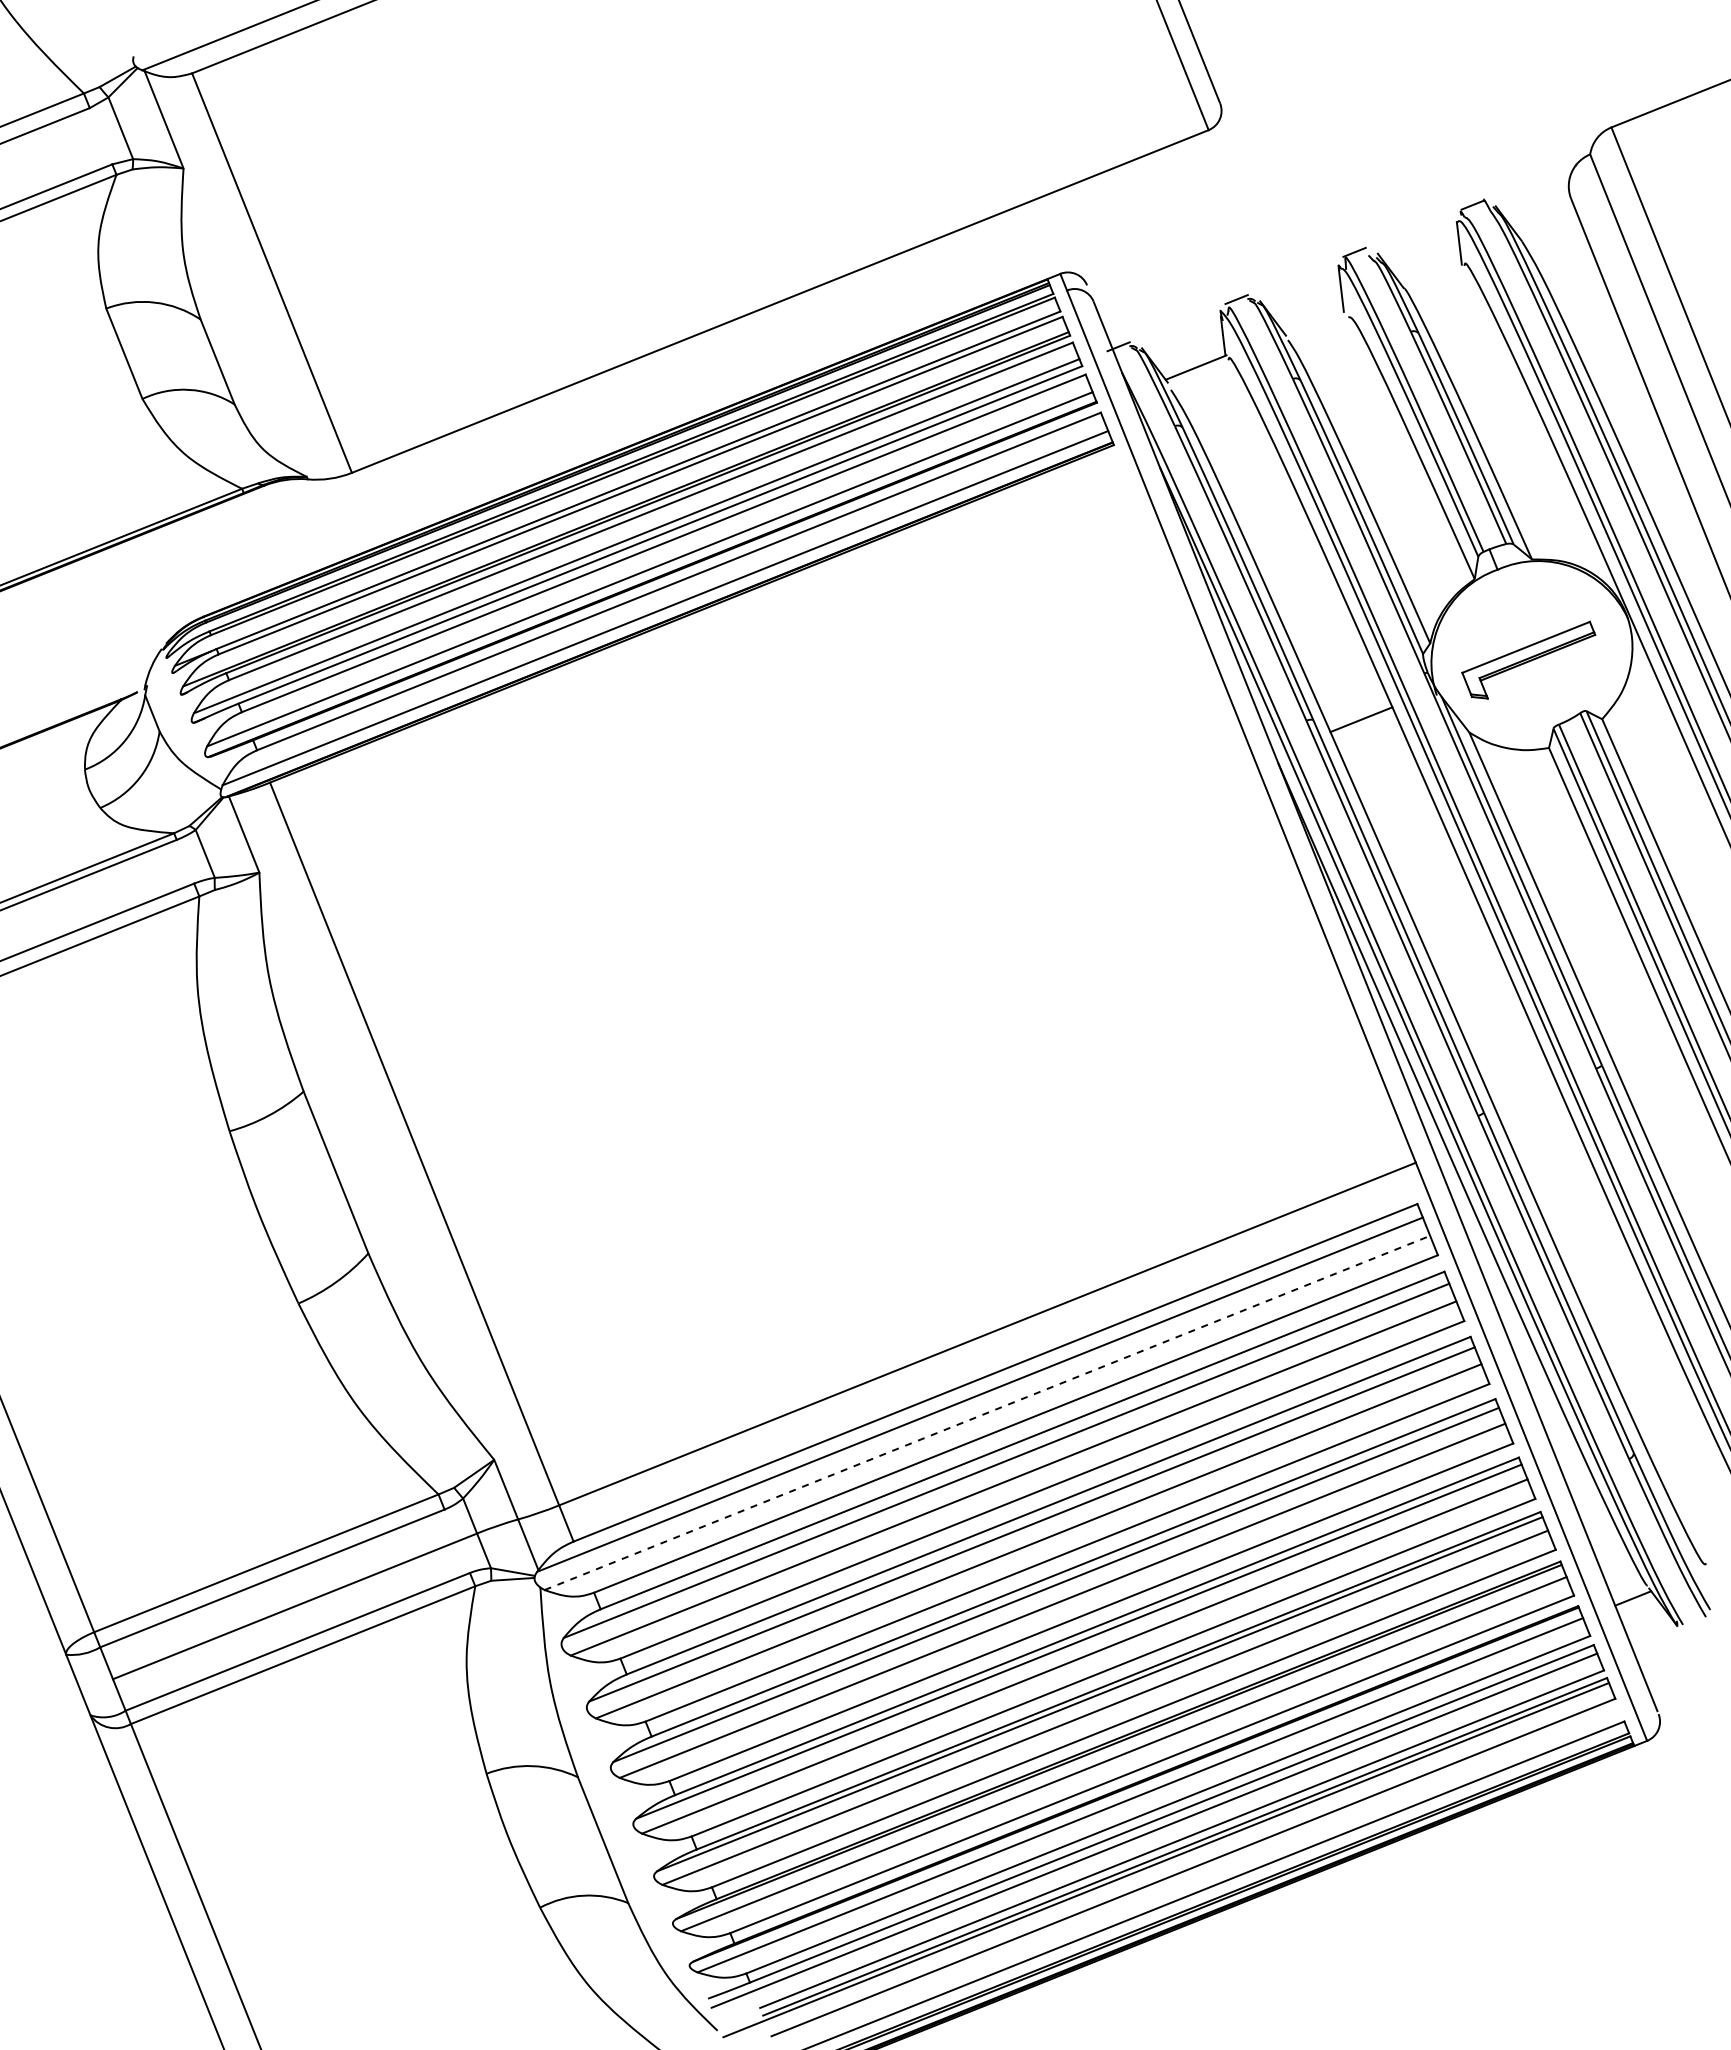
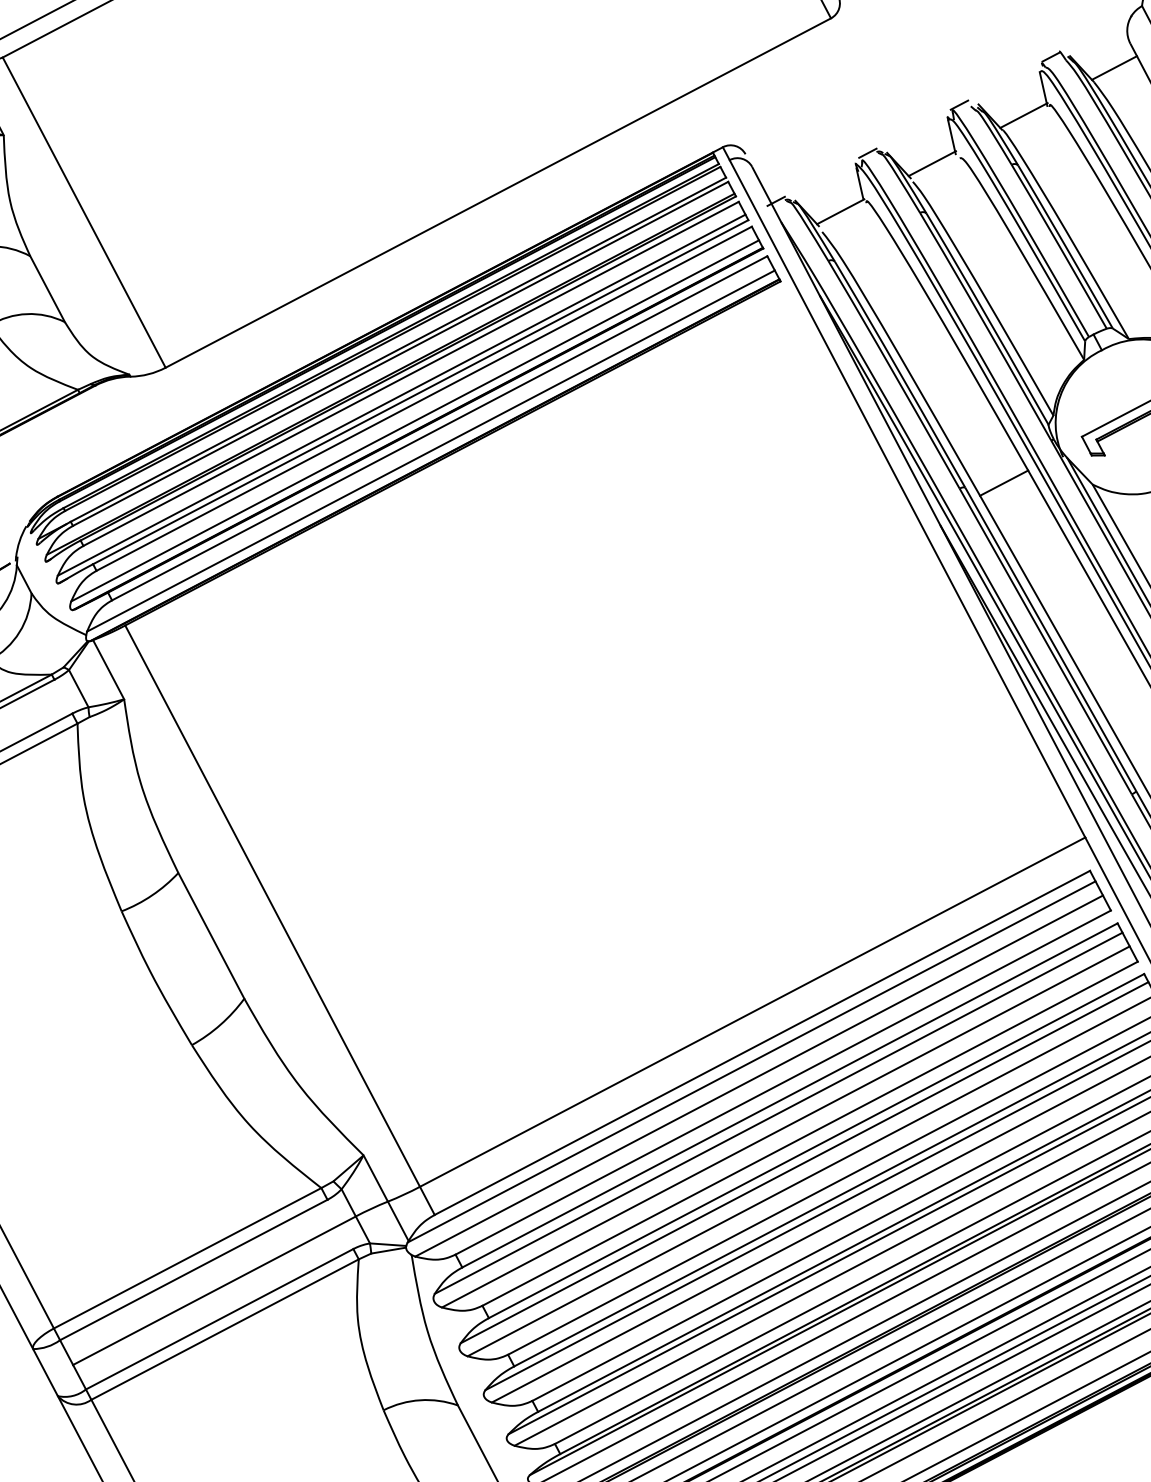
line: (1548, 226) -> (1114, 67), added
line: (1431, 273) -> (1023, 115), added
line: (1313, 320) -> (931, 163), added
line: (987, 1412) -> (759, 1075), dashed -> solid

